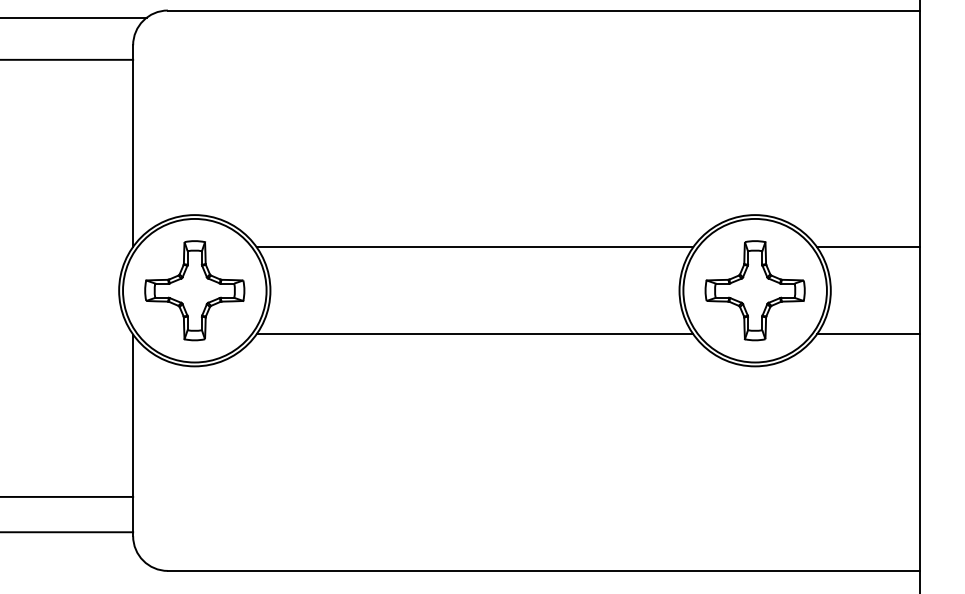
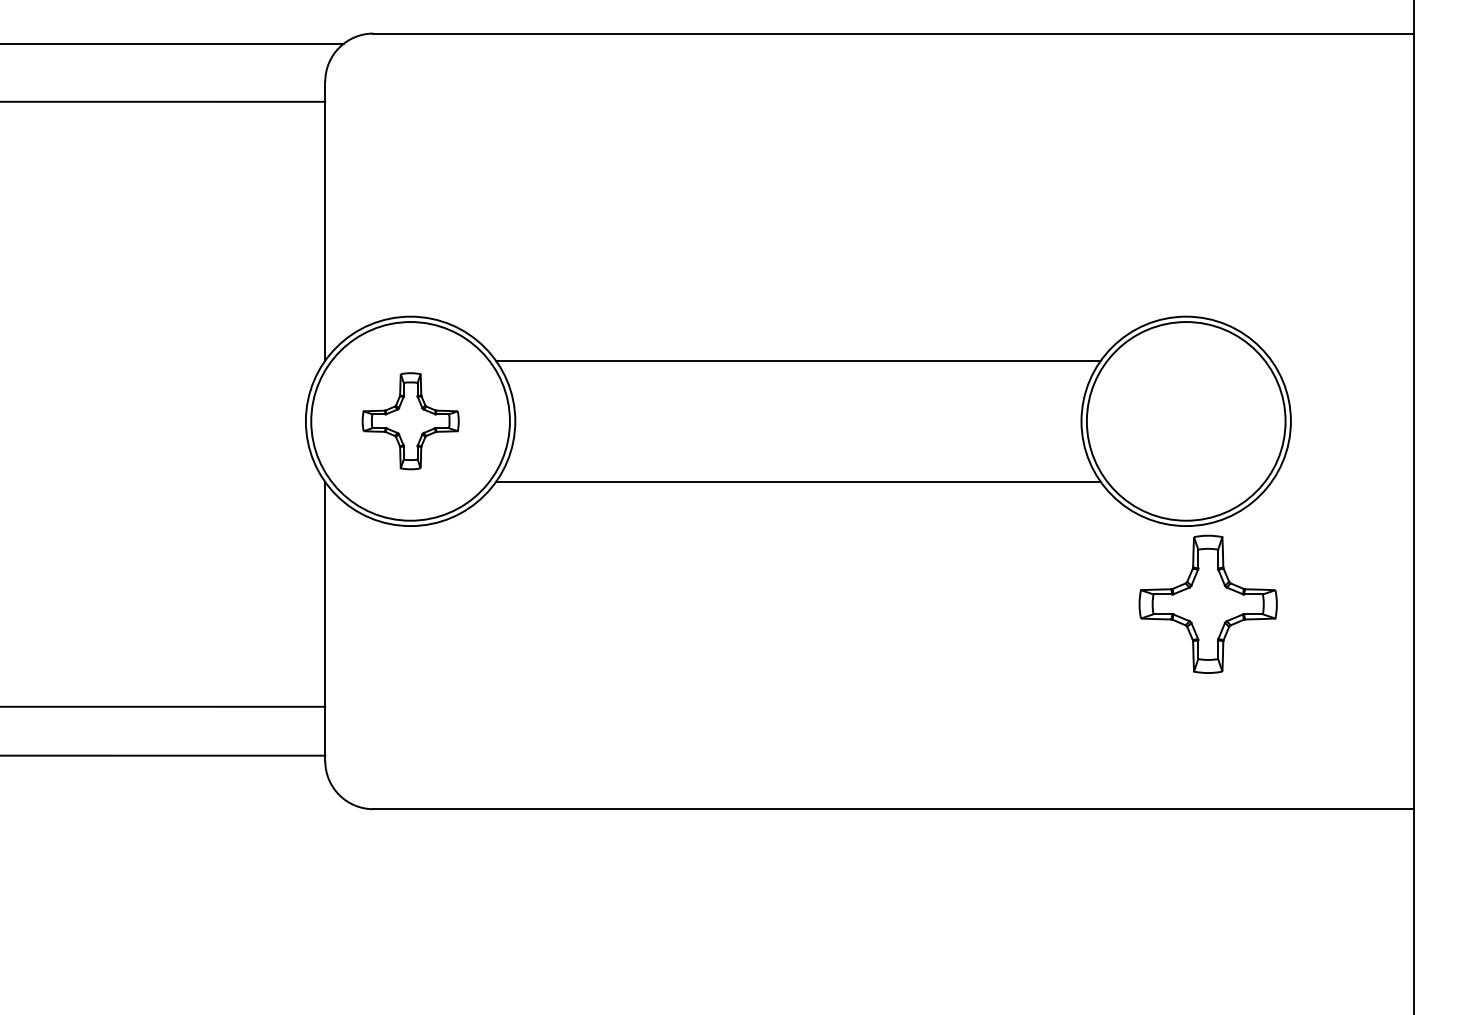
line: (868, 246) -> (1342, 360), removed
part: (194, 290) -> (410, 420), size x0.7
part: (754, 290) -> (1207, 603), moved
line: (868, 334) -> (1342, 481), removed

